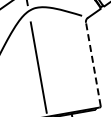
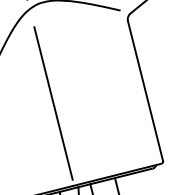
line: (93, 63) -> (145, 89), dashed -> solid

